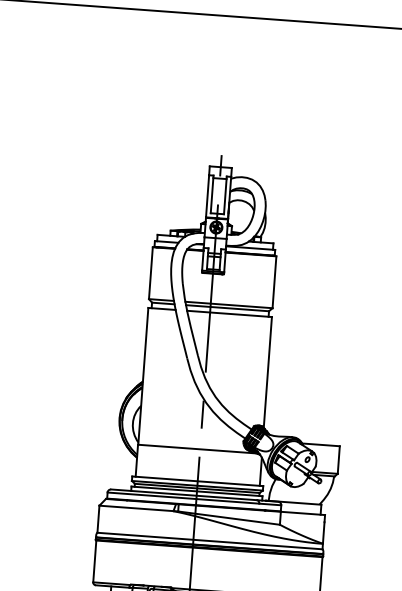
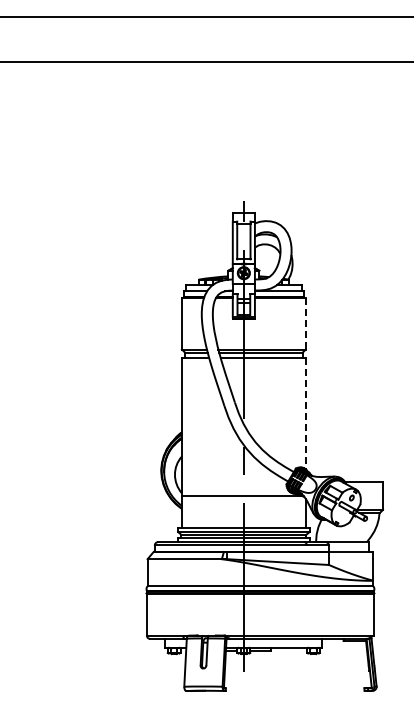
line: (274, 282) -> (305, 323), solid -> dashed
line: (267, 371) -> (305, 413), solid -> dashed

